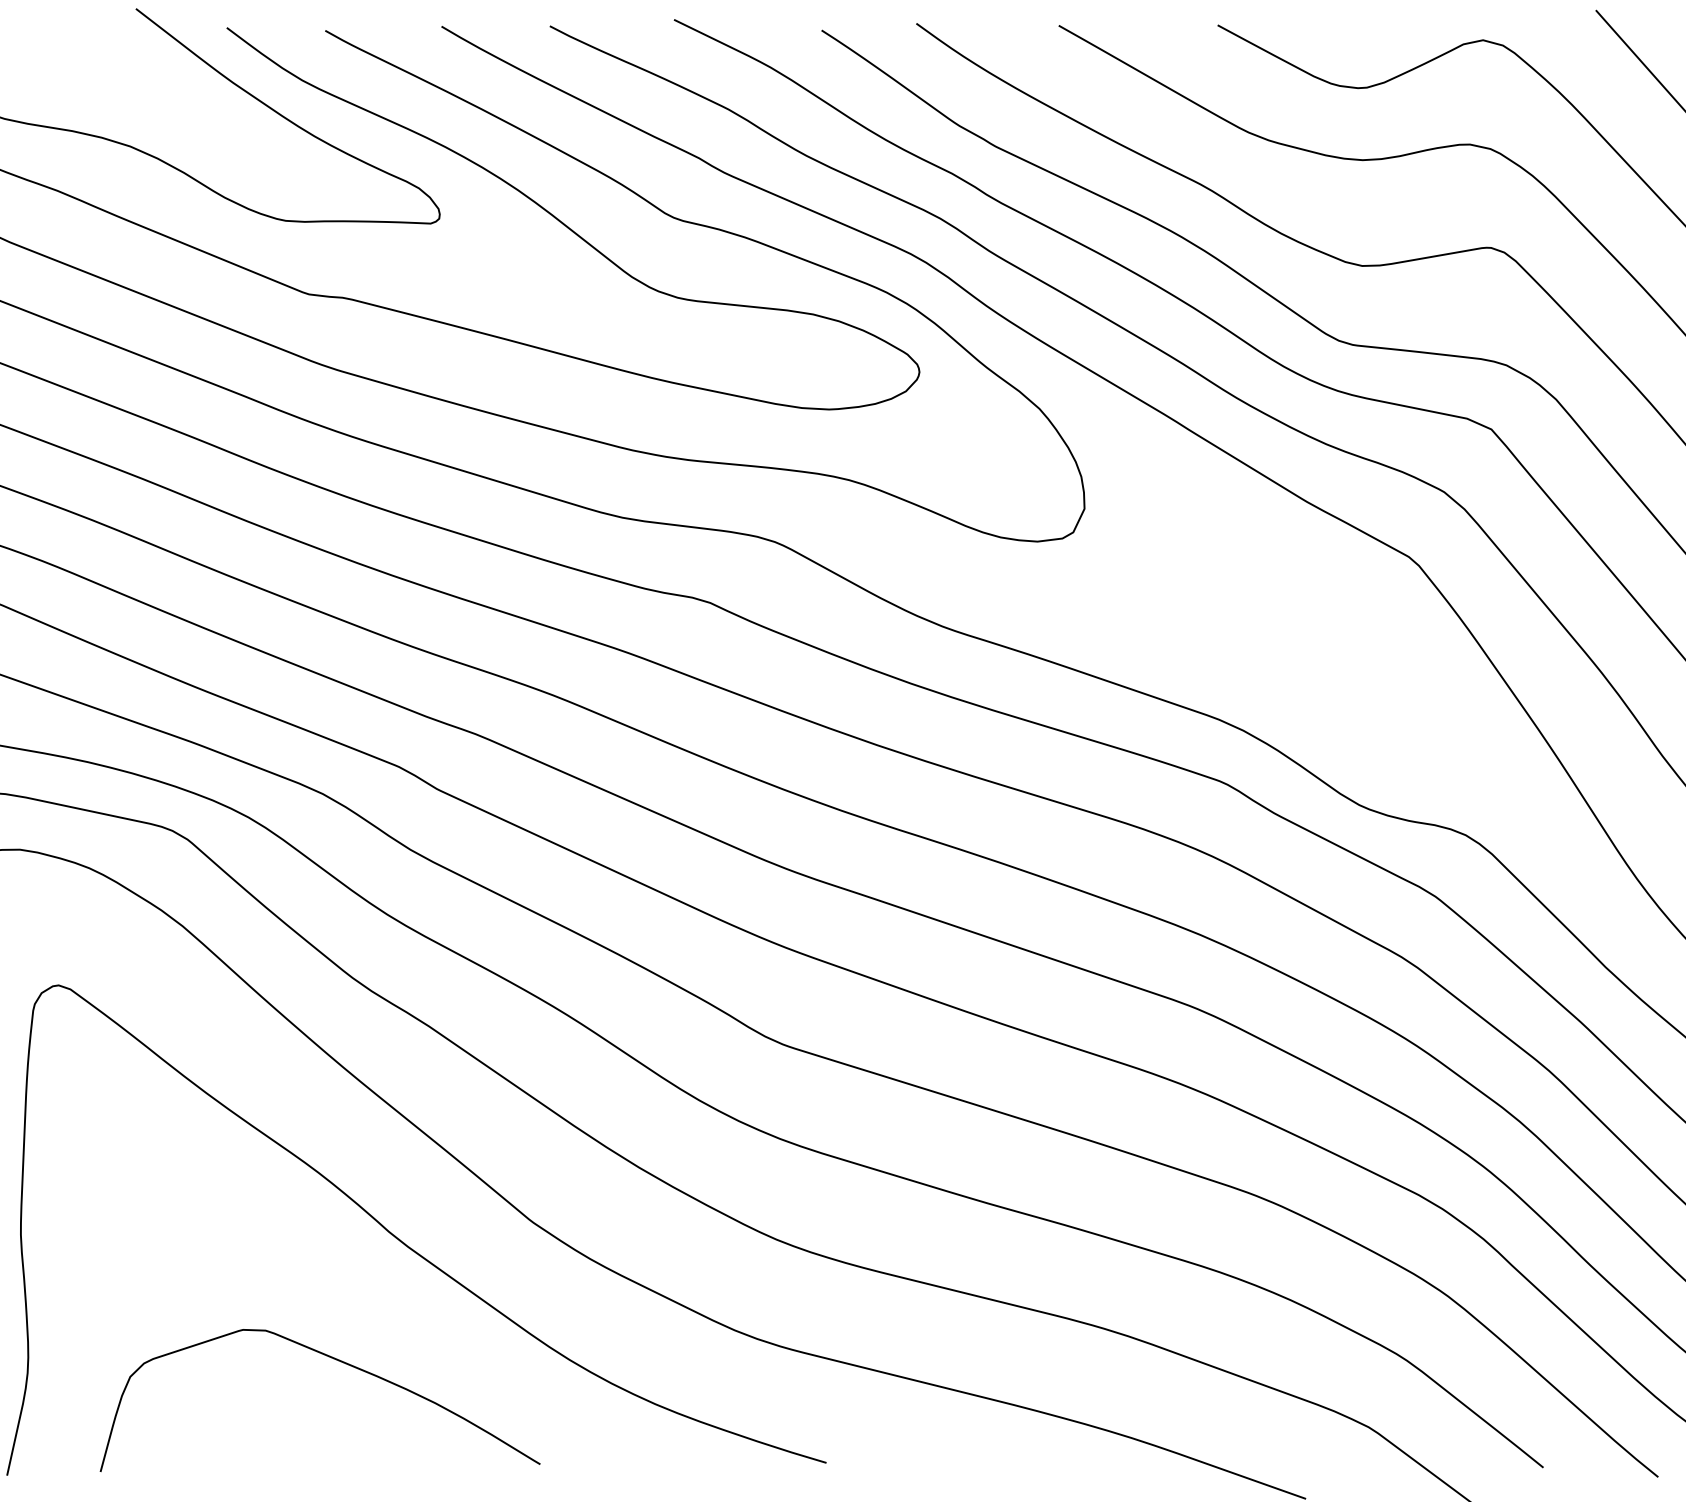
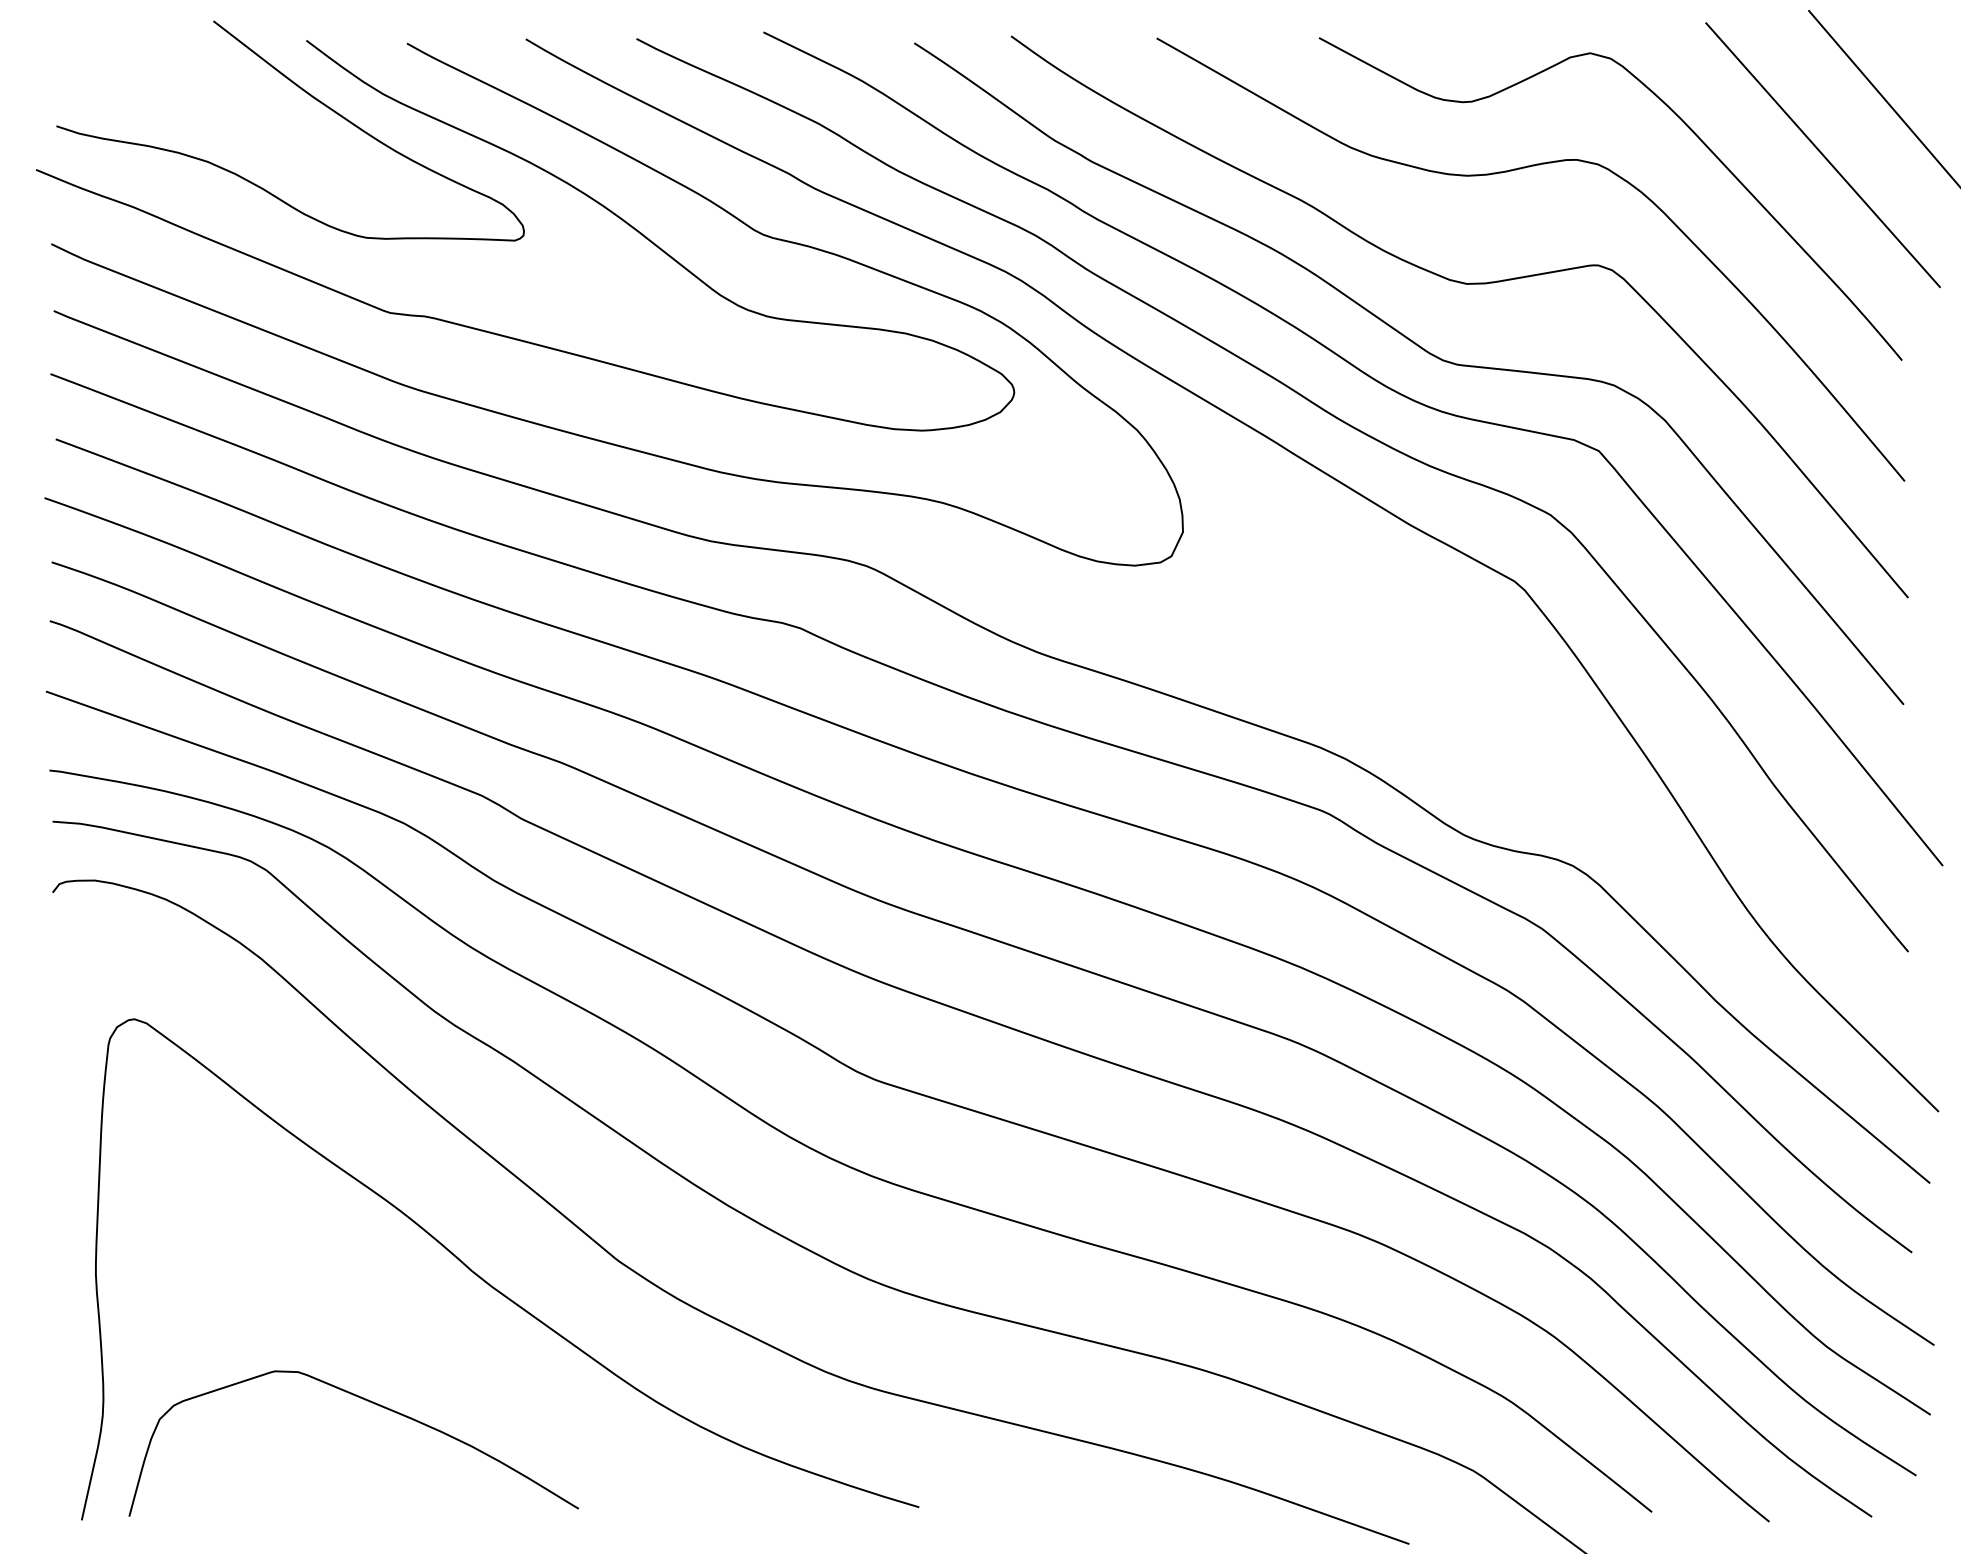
curve: (335, 1360) -> (369, 1402), moved

